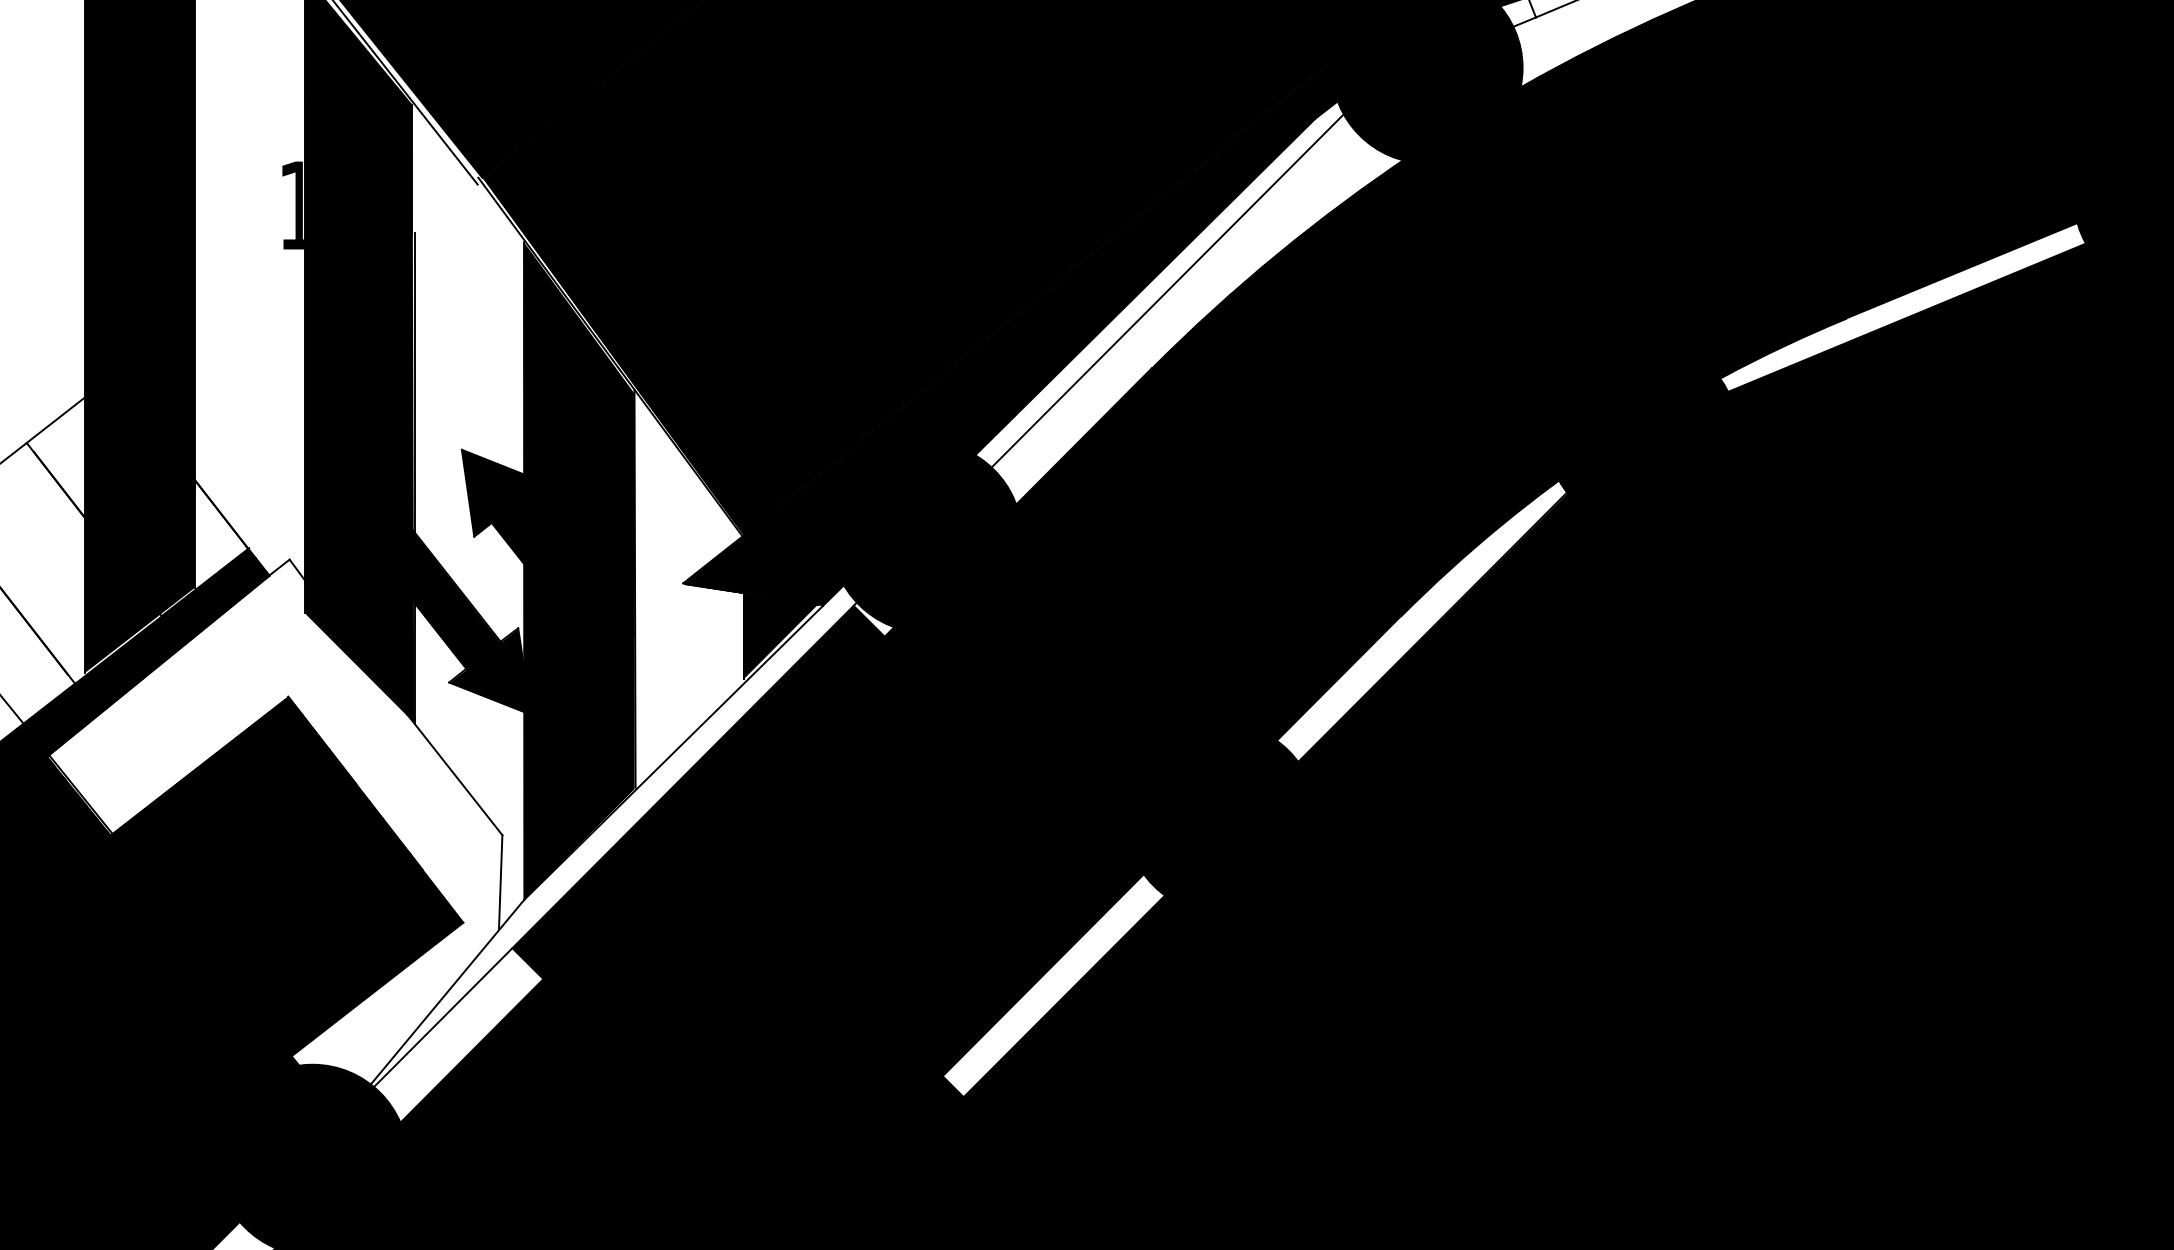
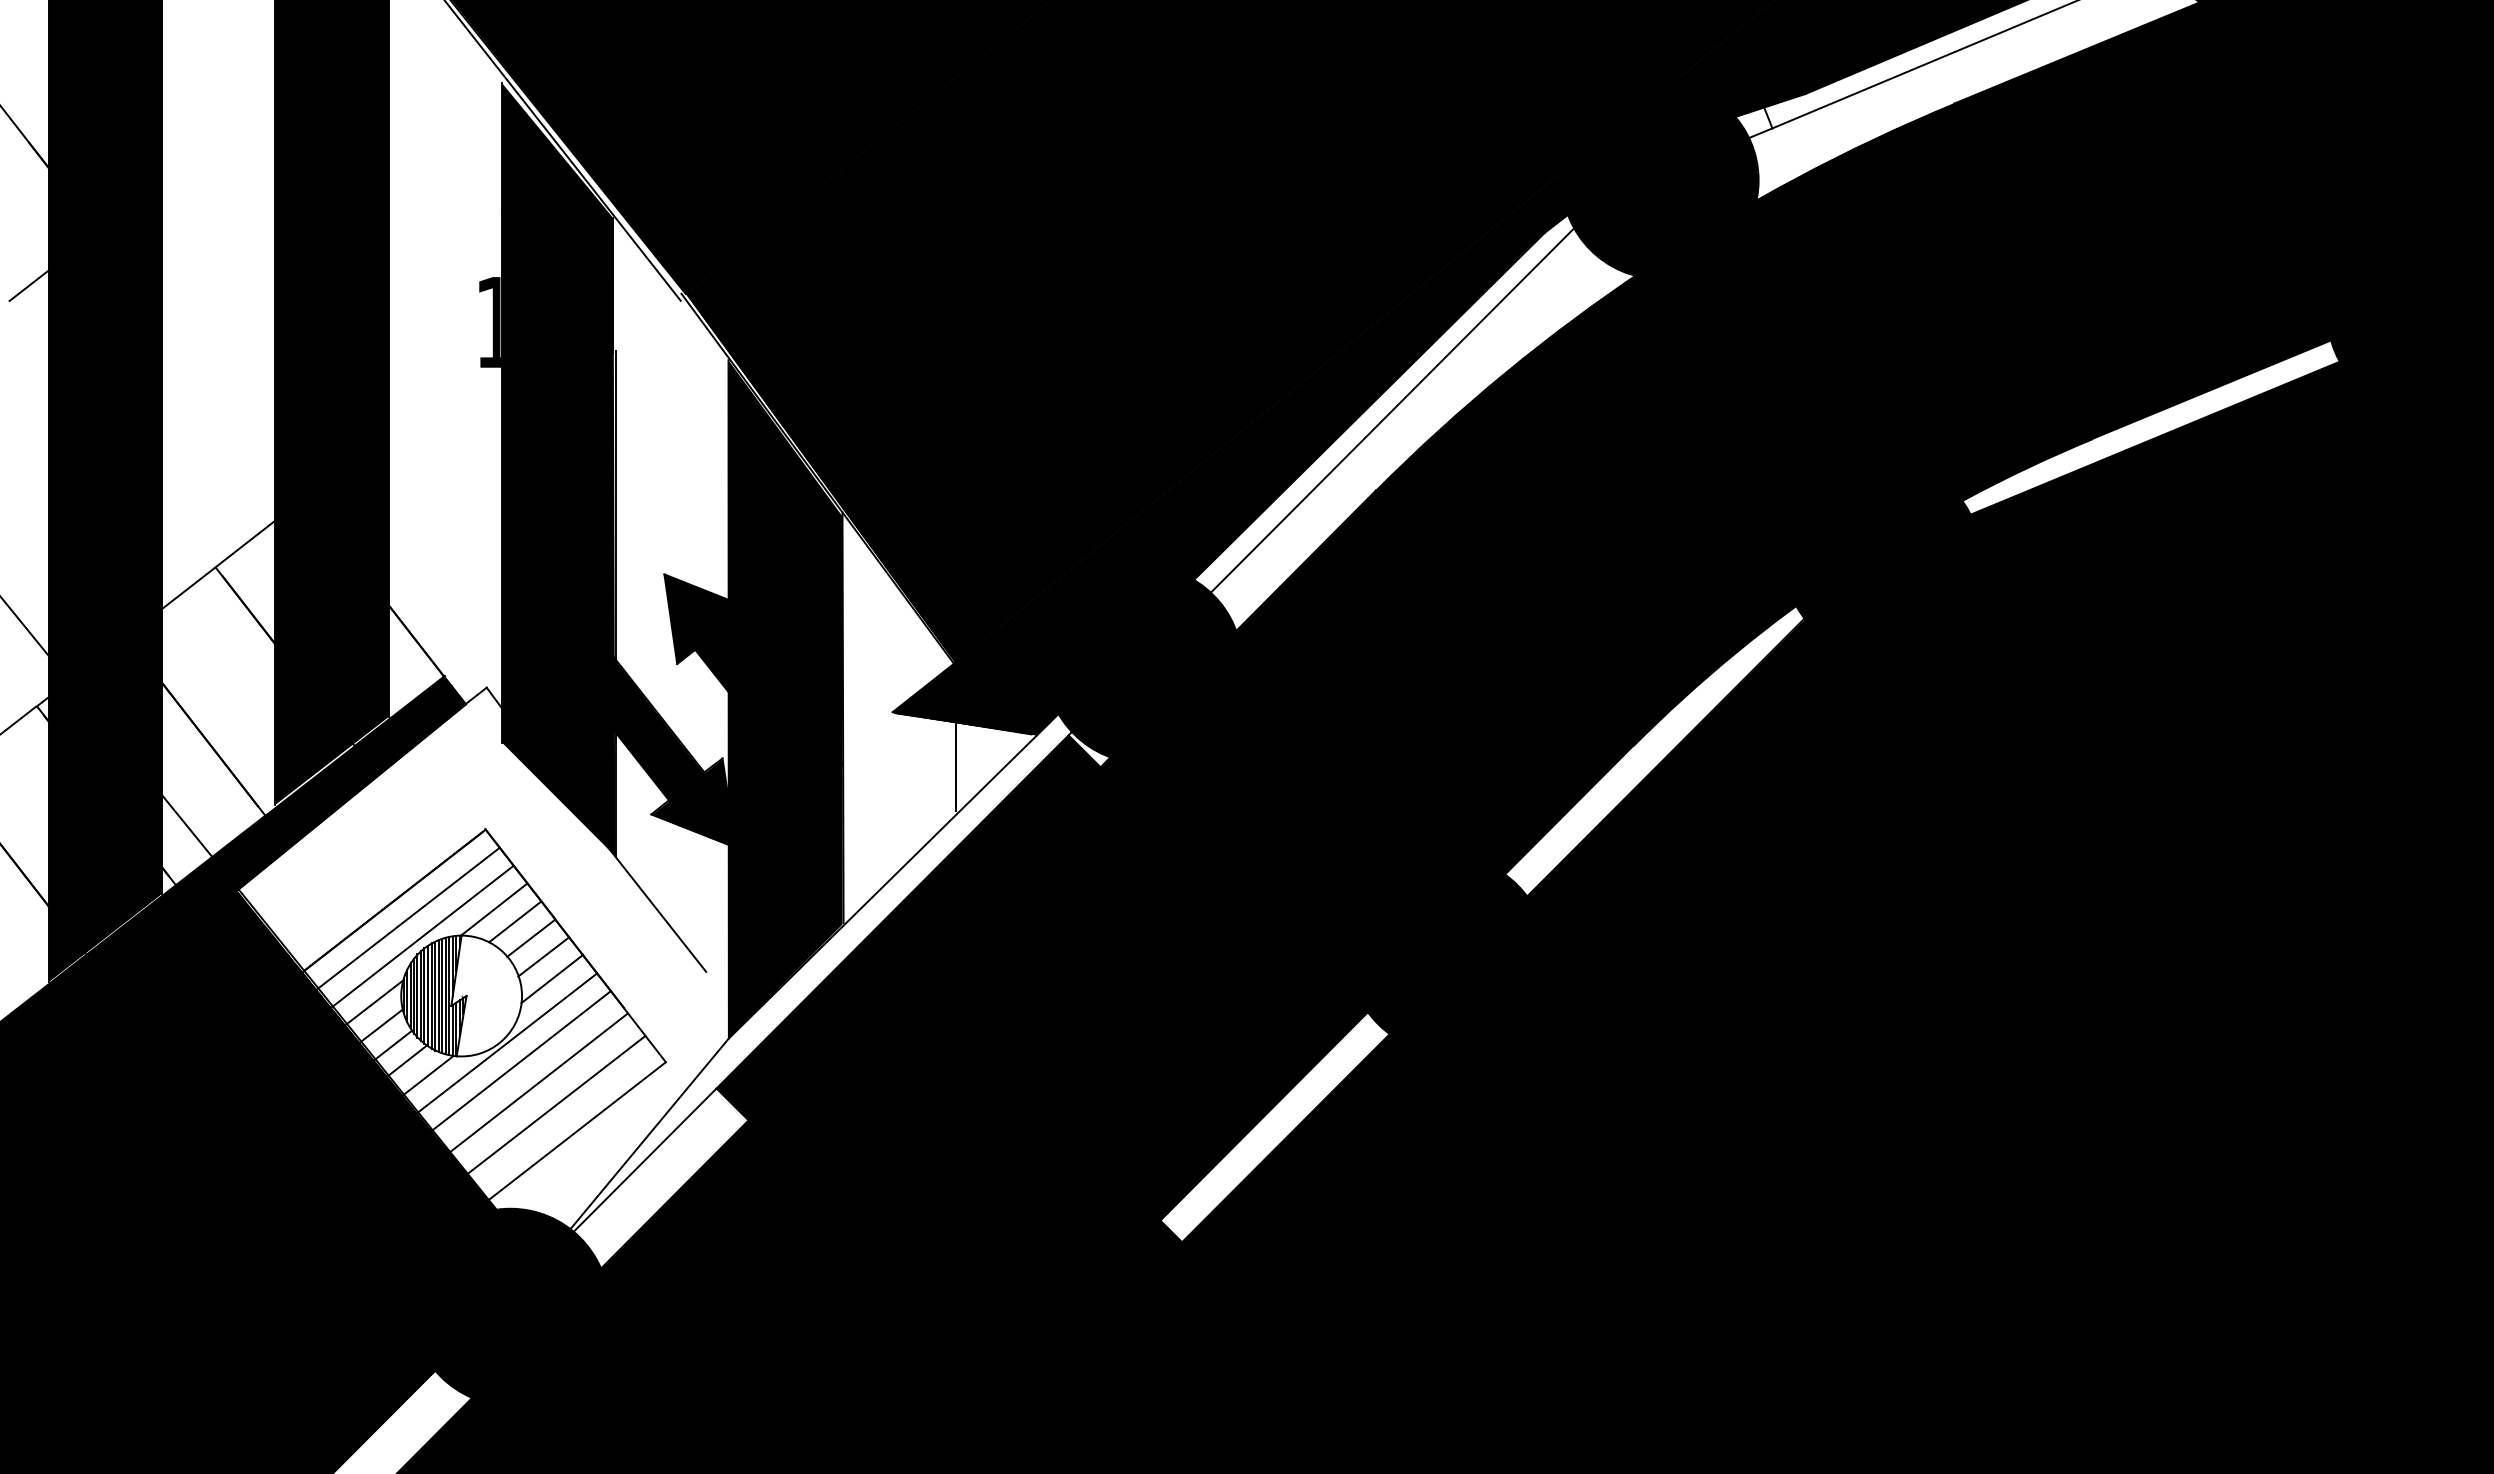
fill: (780, 636) -> (993, 766), removed
fill: (286, 879) -> (483, 1017), removed
line: (500, 882) -> (704, 1020), removed

